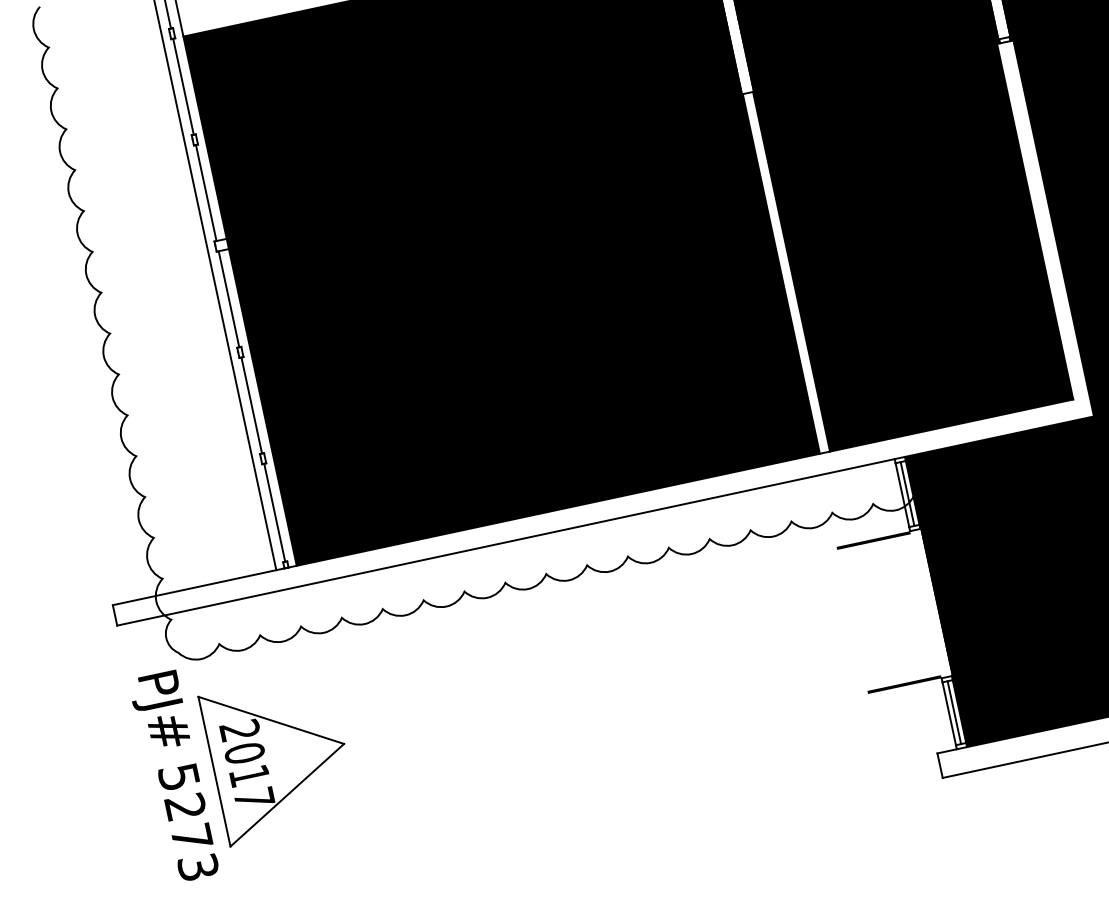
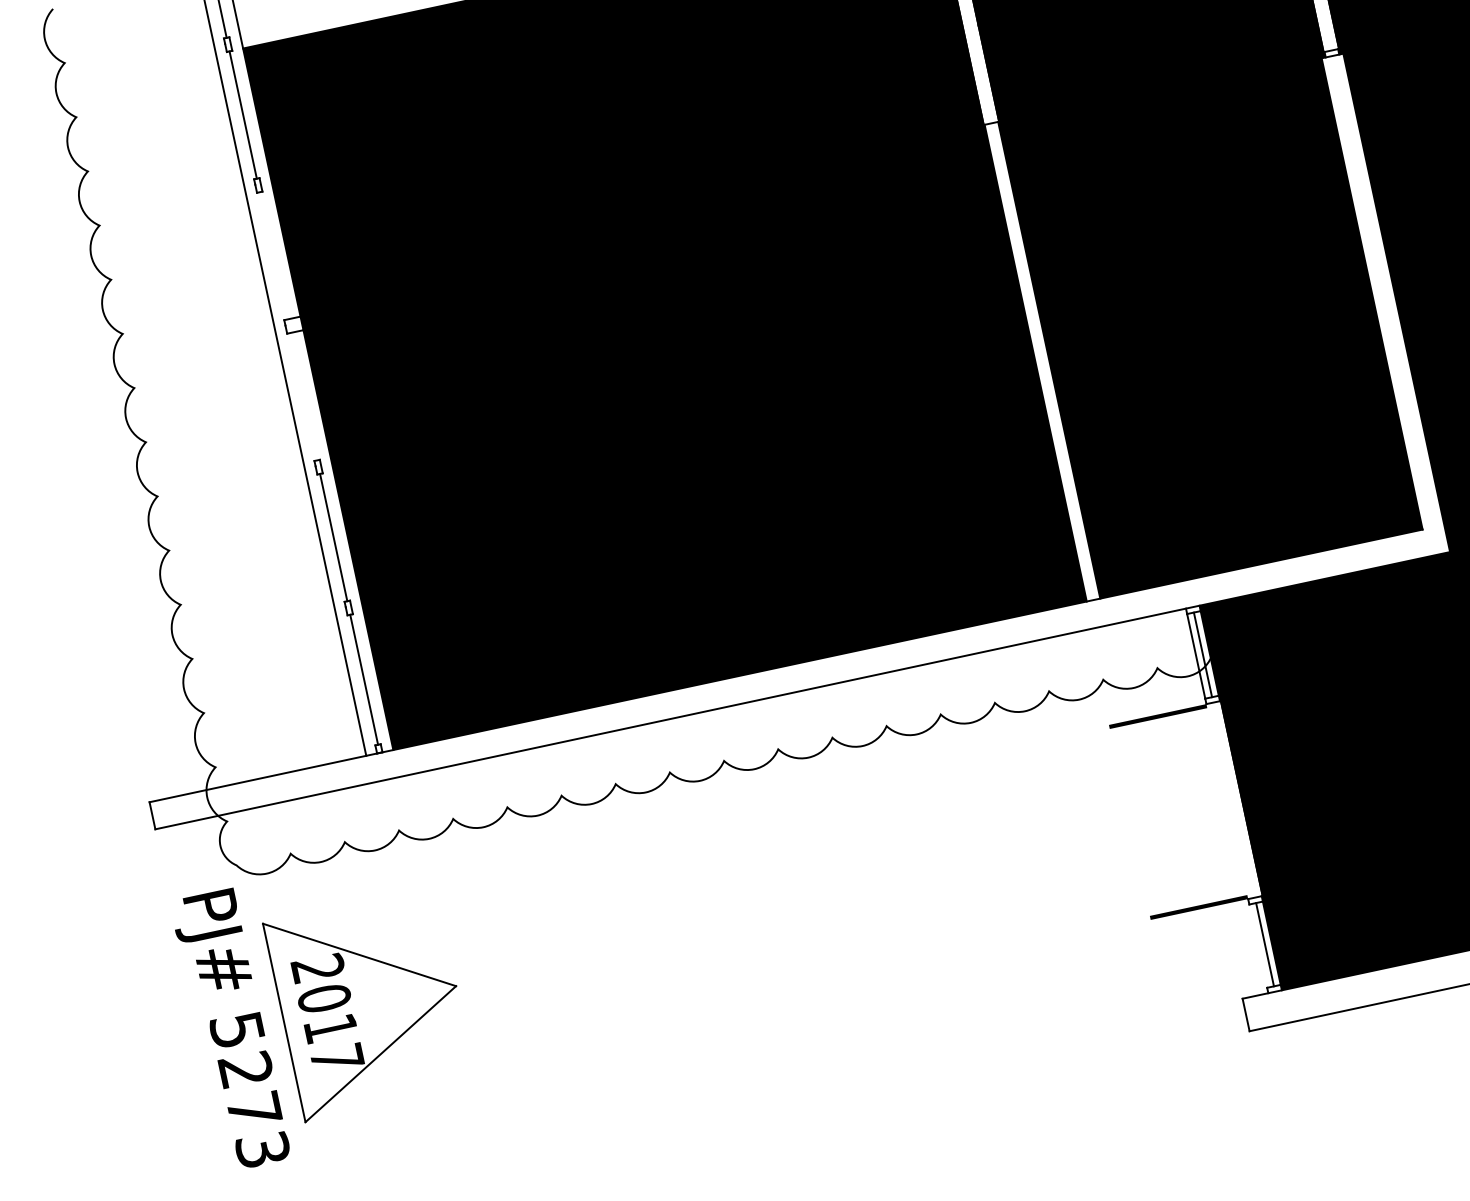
line: (206, 192) -> (273, 255), removed
line: (228, 299) -> (303, 396), removed
line: (949, 713) -> (1258, 945), removed

